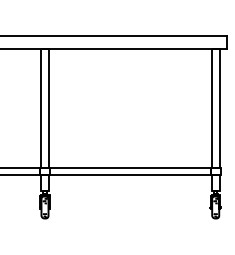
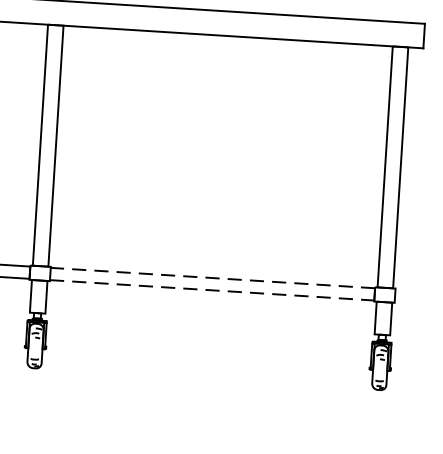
line: (129, 168) -> (211, 278), solid -> dashed
line: (130, 174) -> (212, 290), solid -> dashed

